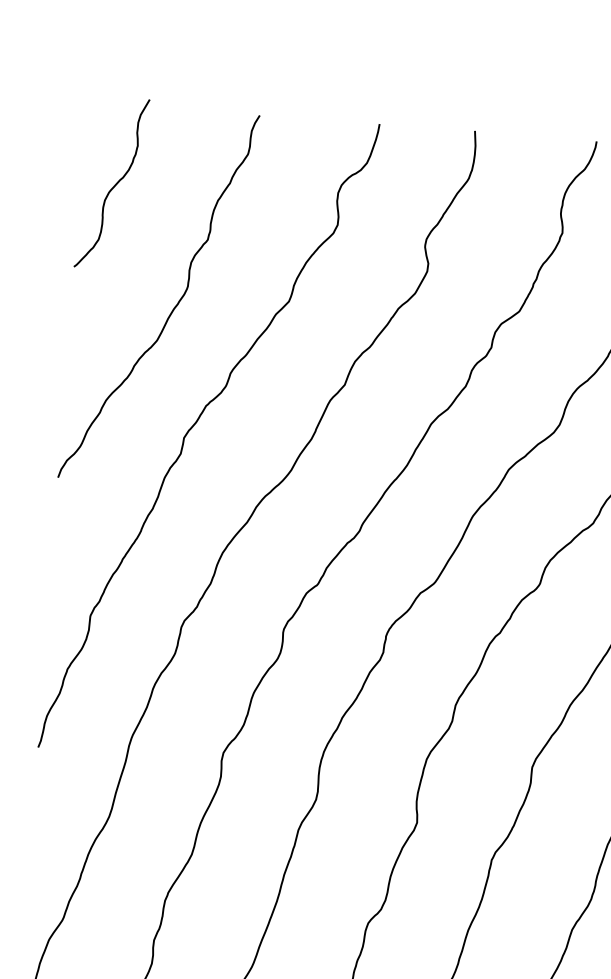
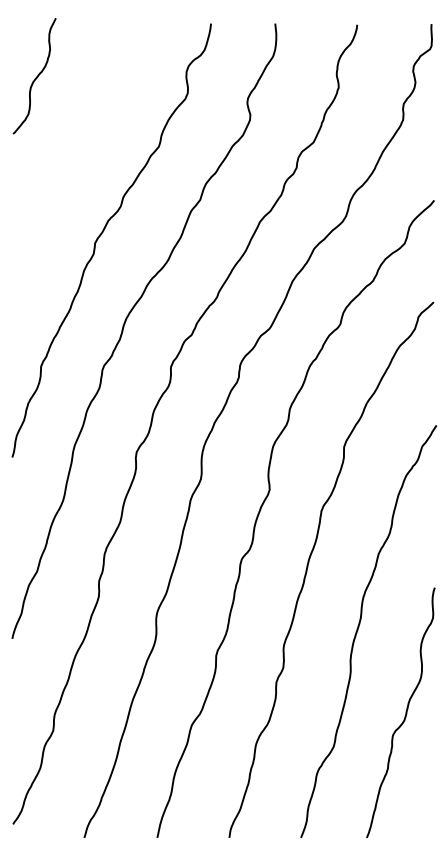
curve: (173, 307) -> (81, 156), removed

